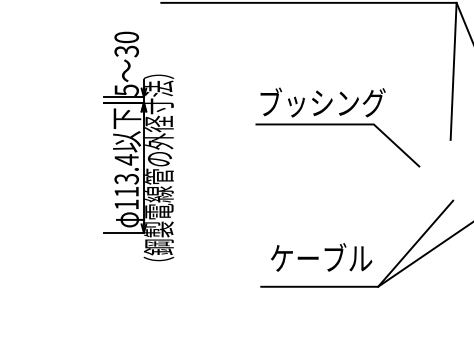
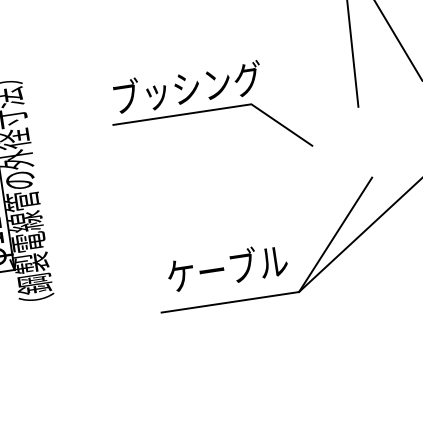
part: (337, 127) -> (209, 114), moved

